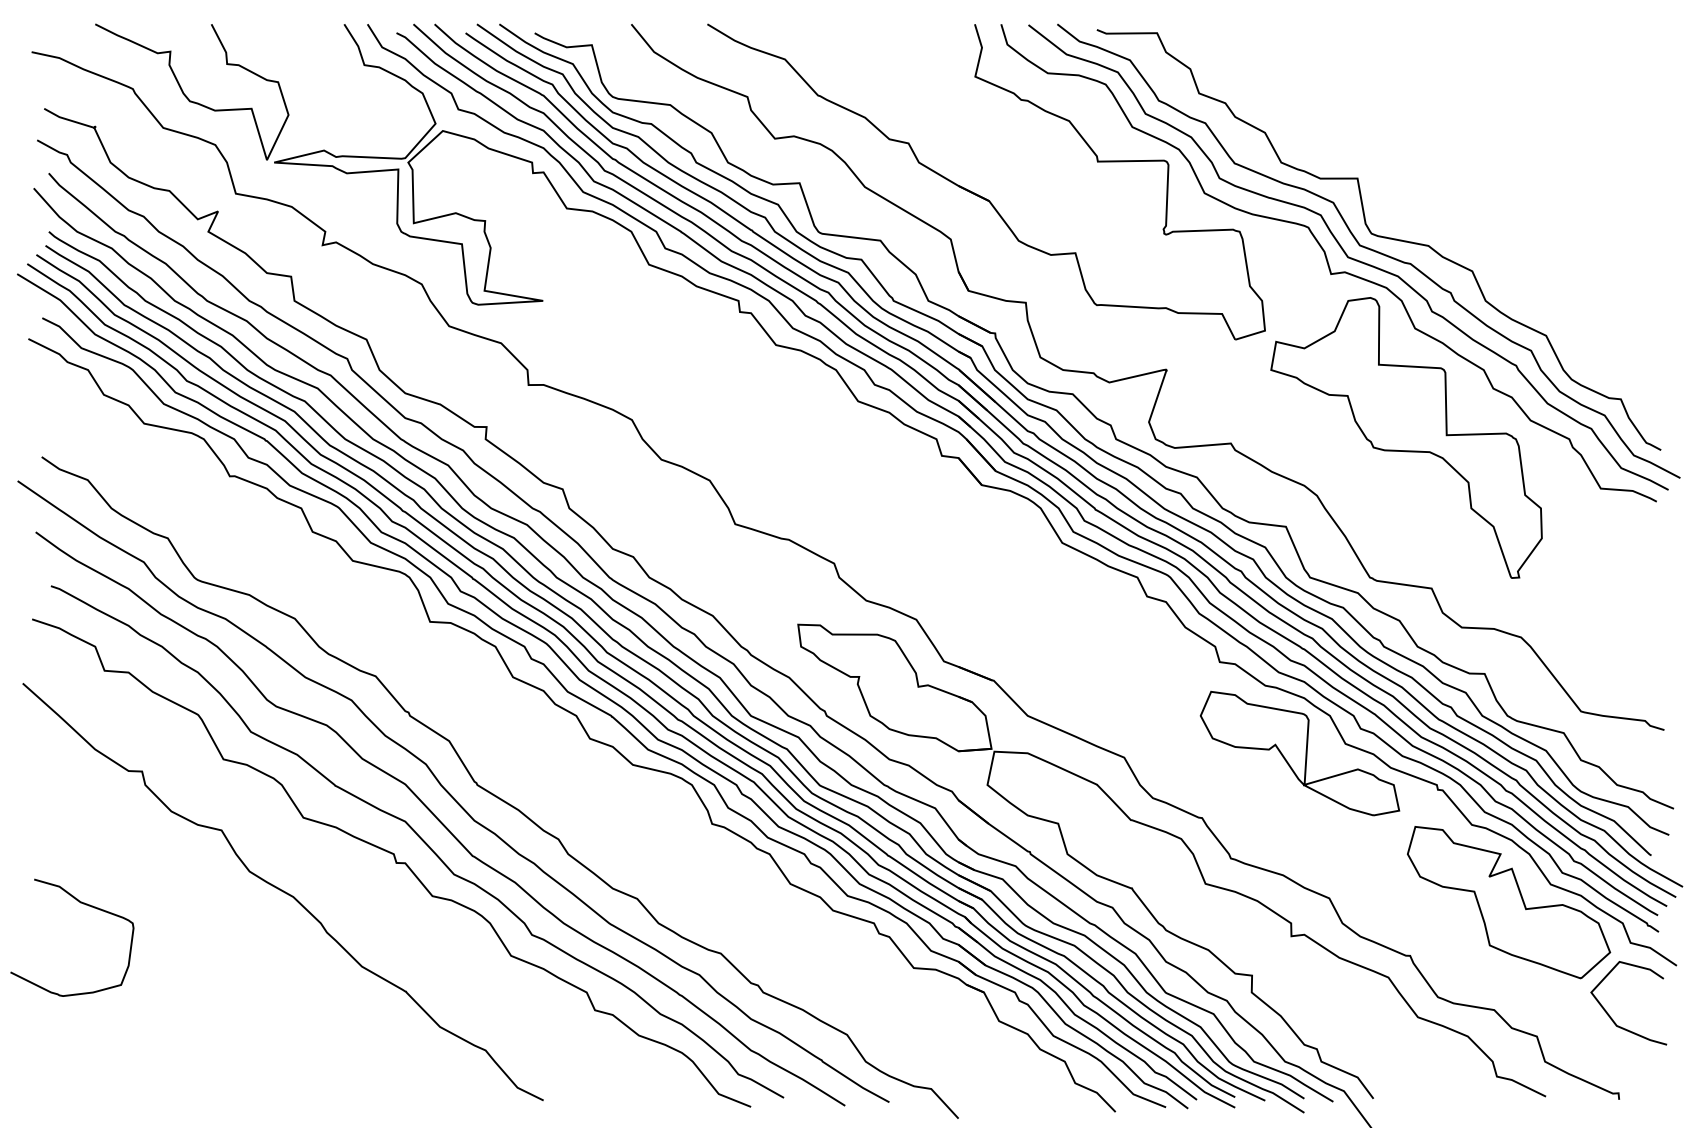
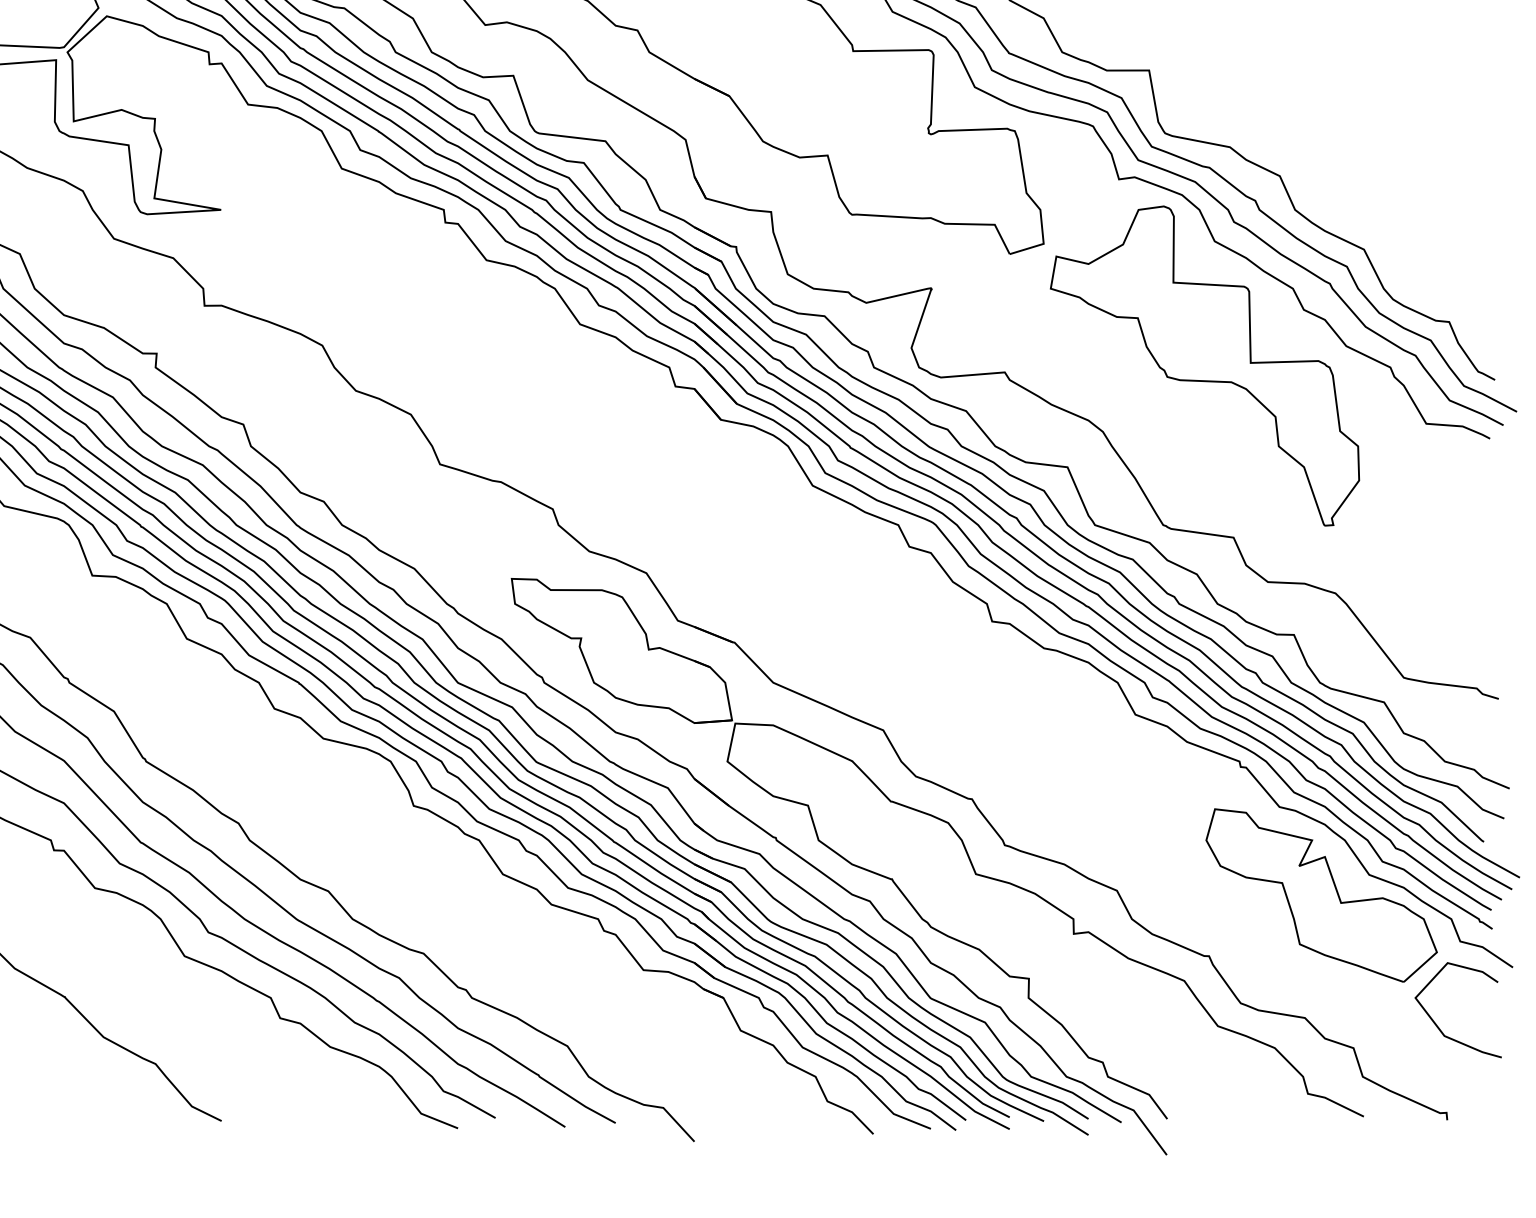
part: (1299, 753) -> (1082, 725), removed

